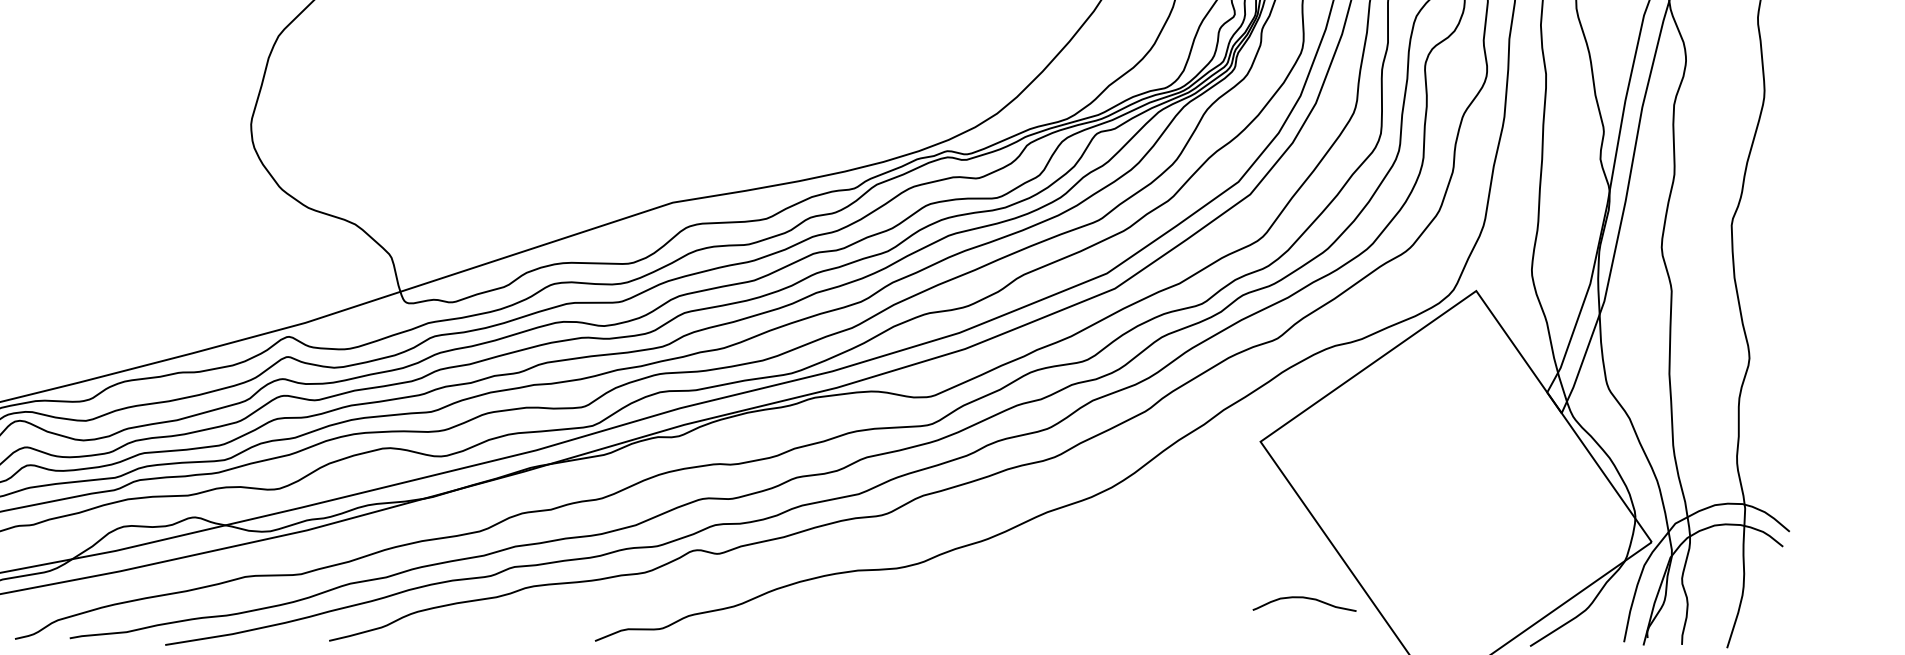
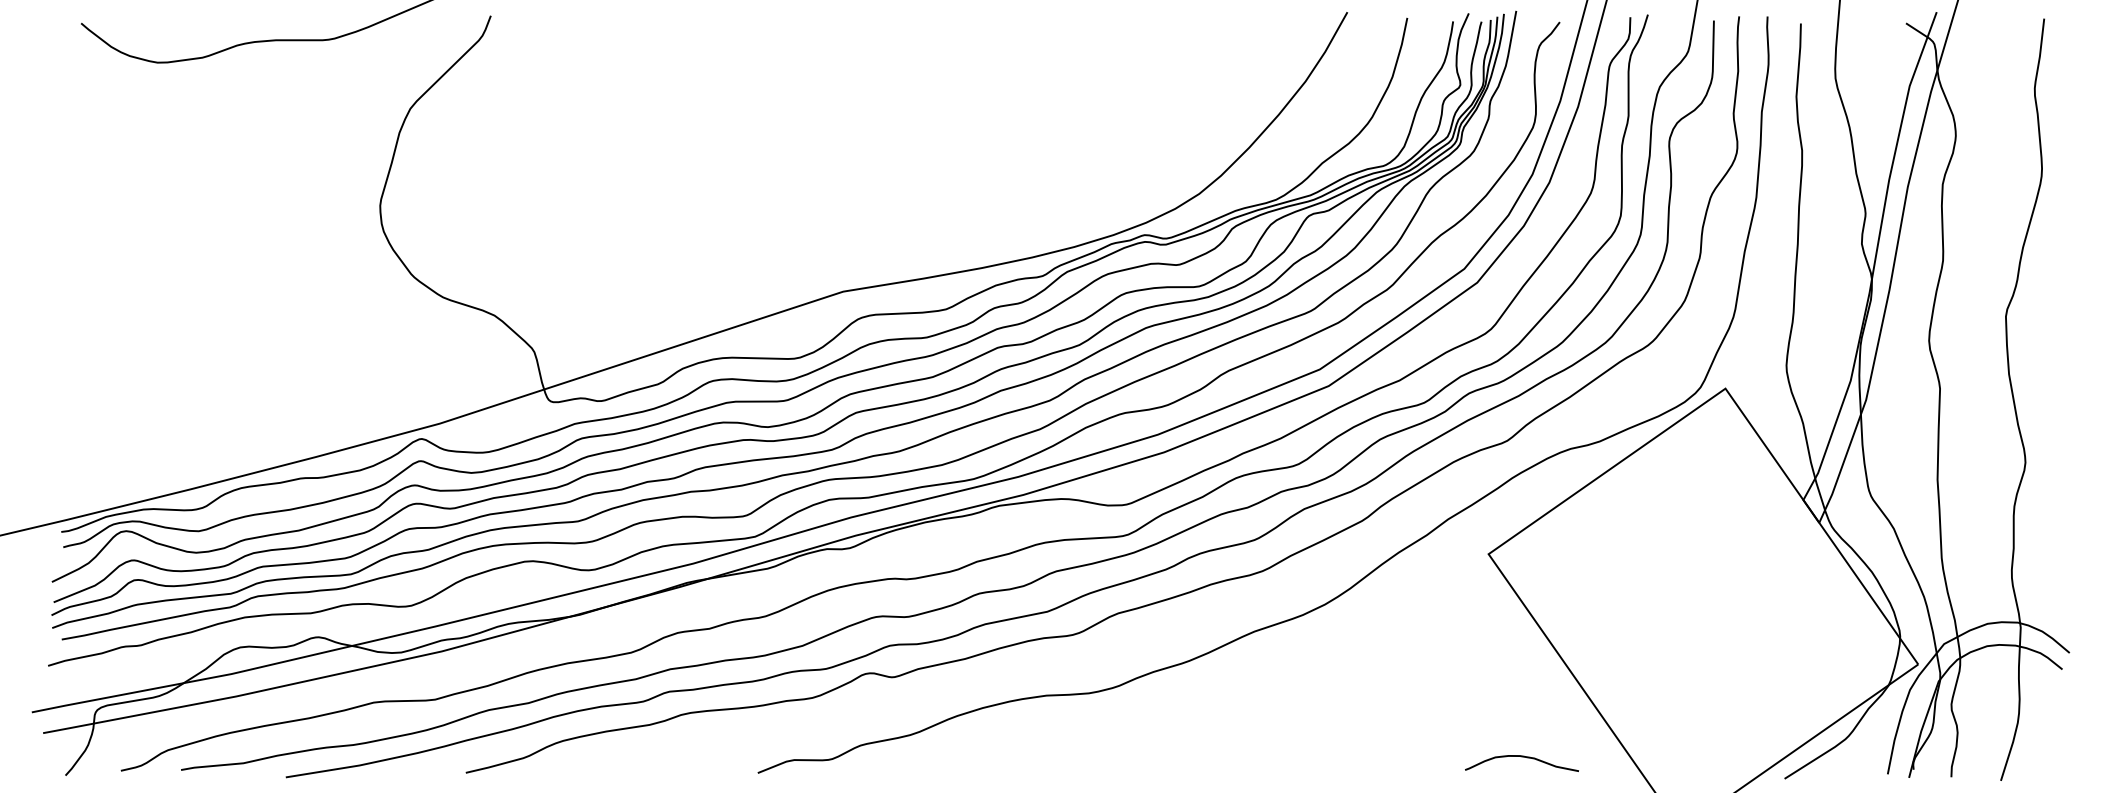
curve: (1304, 598) -> (1521, 757), moved

